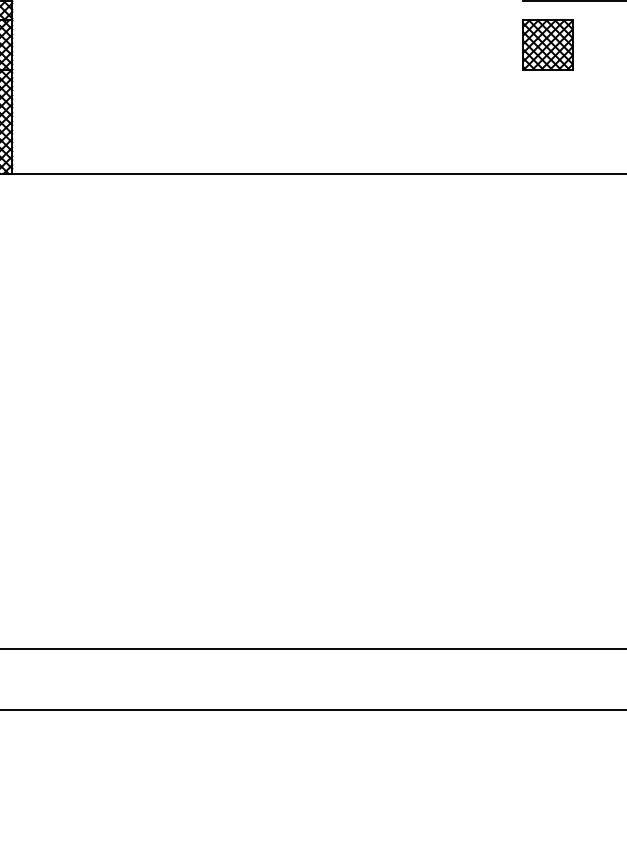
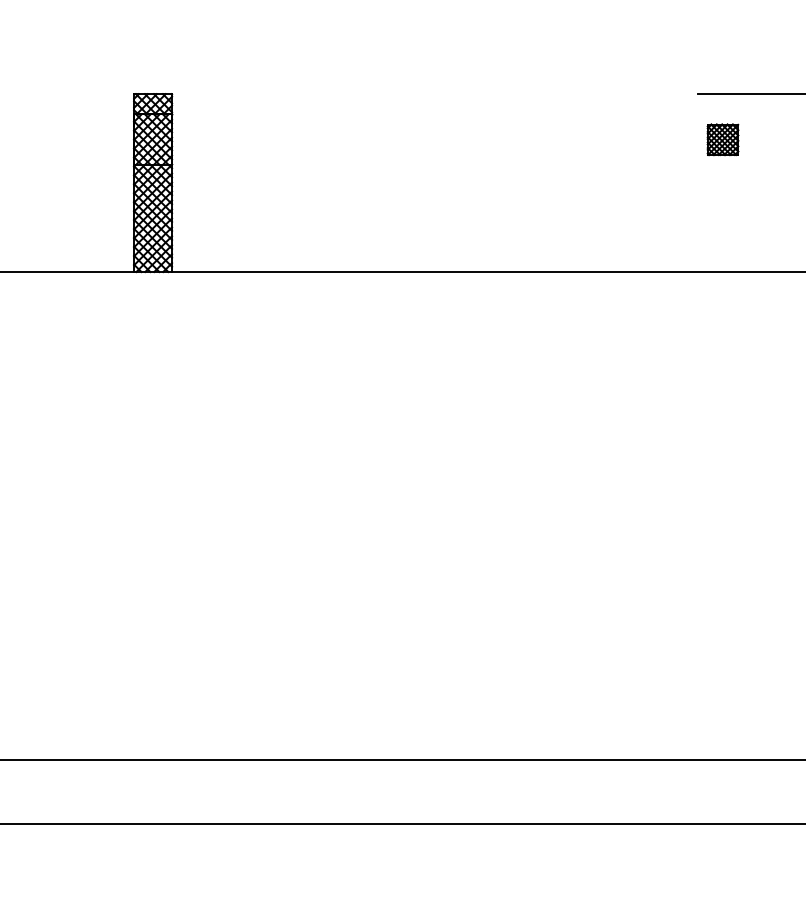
part: (547, 44) -> (722, 139), size x0.6

